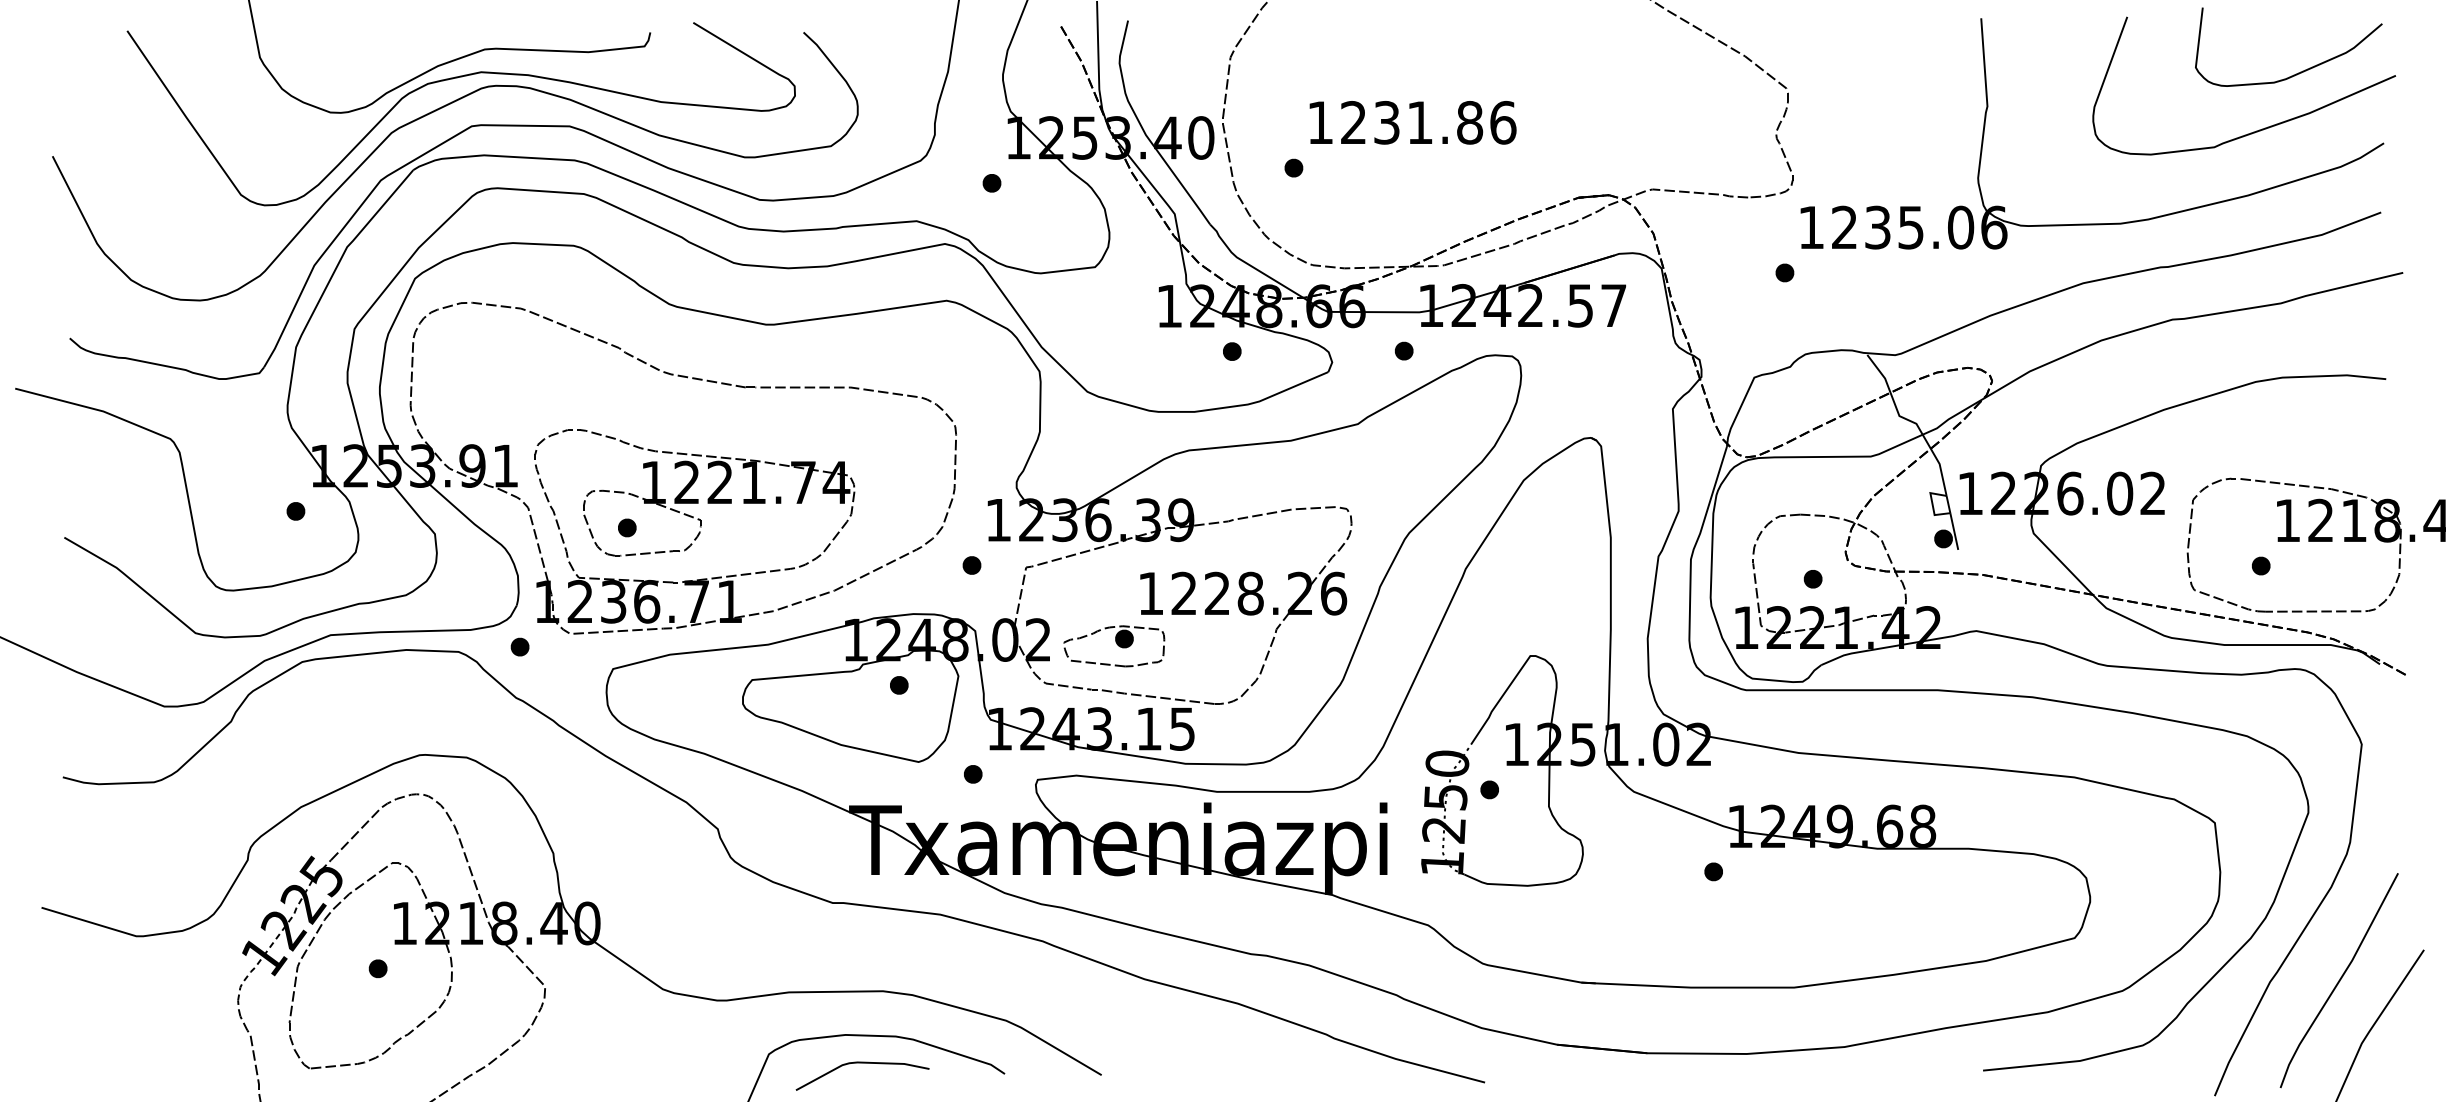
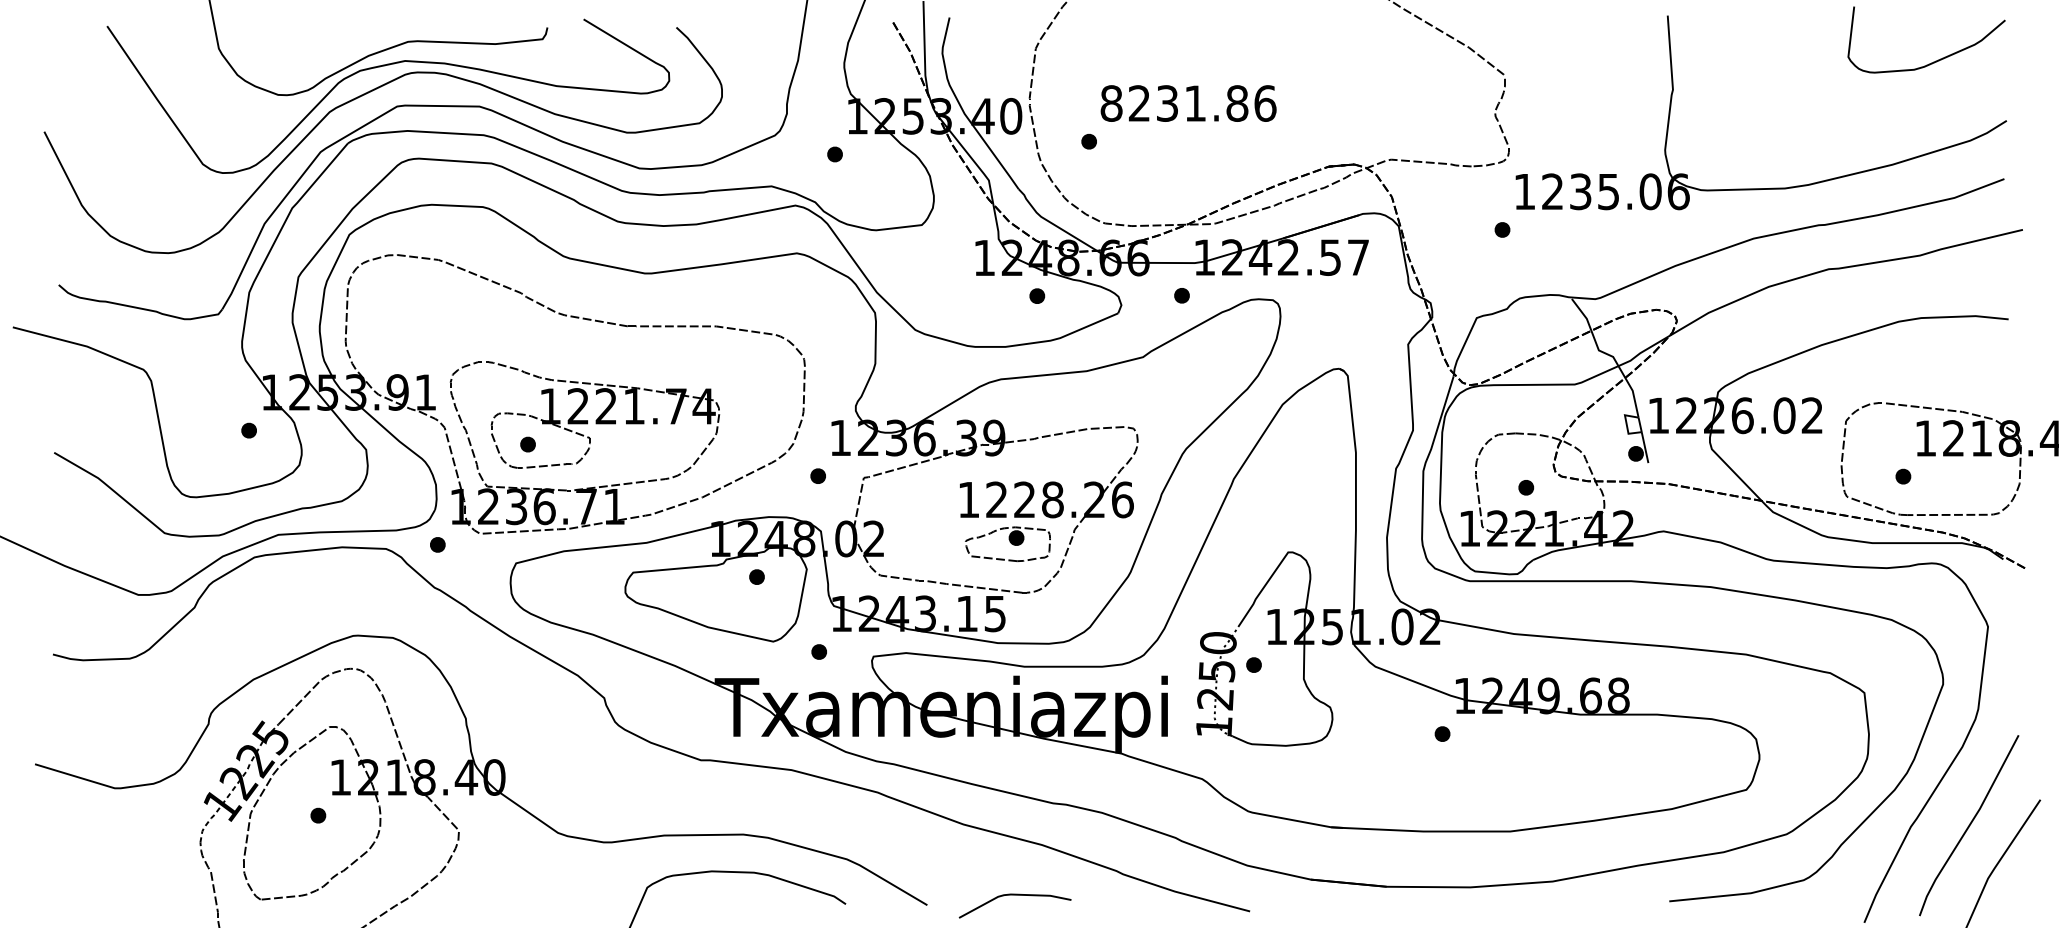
text: (1320, 122) -> (1111, 103), 1231.86 -> 8231.86
curve: (2257, 129) -> (1900, 109), removed
part: (1113, 646) -> (1007, 544), moved
curve: (861, 1063) -> (1014, 895), moved

